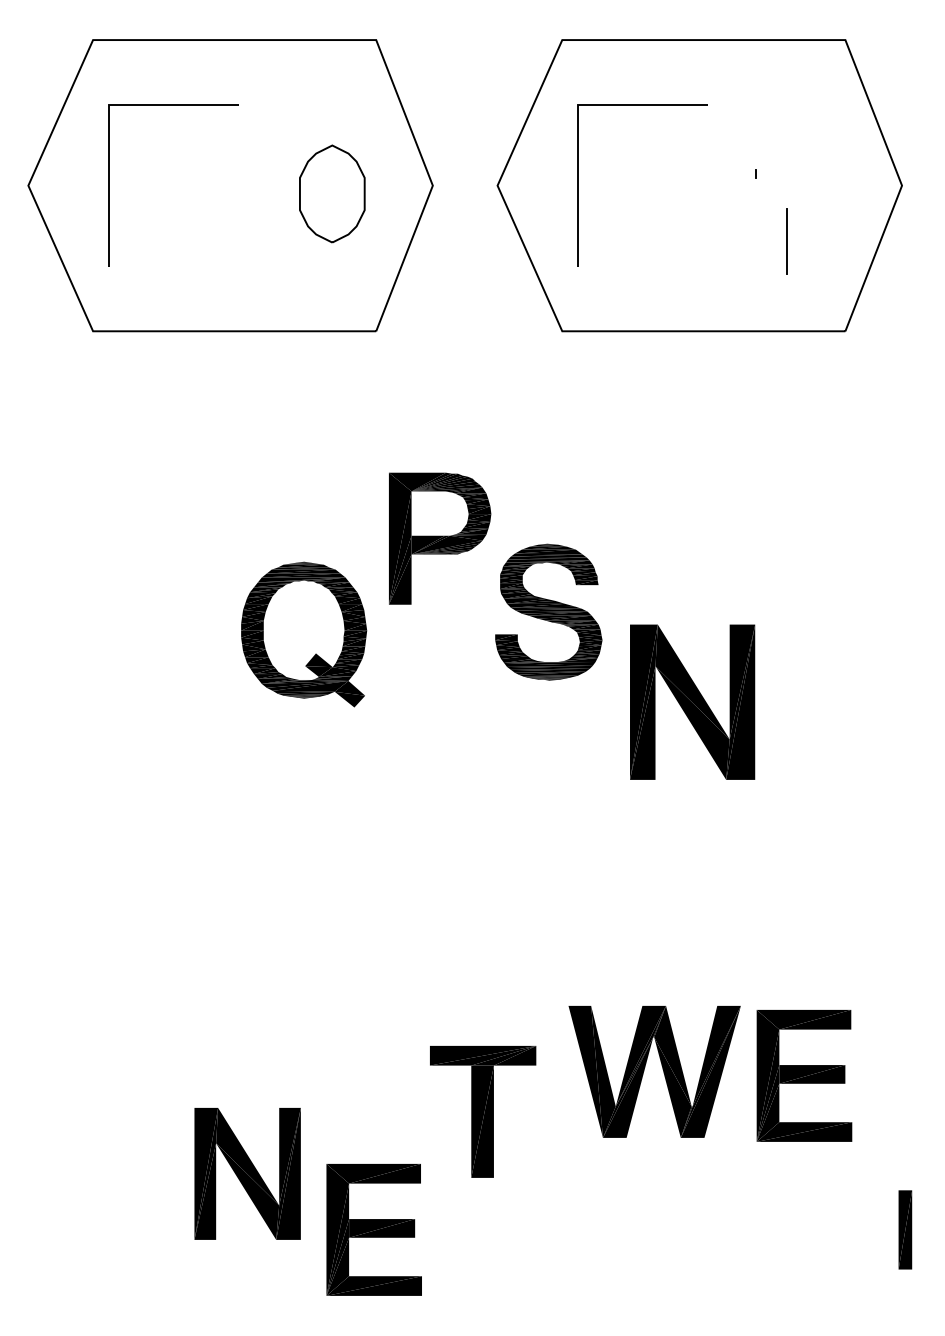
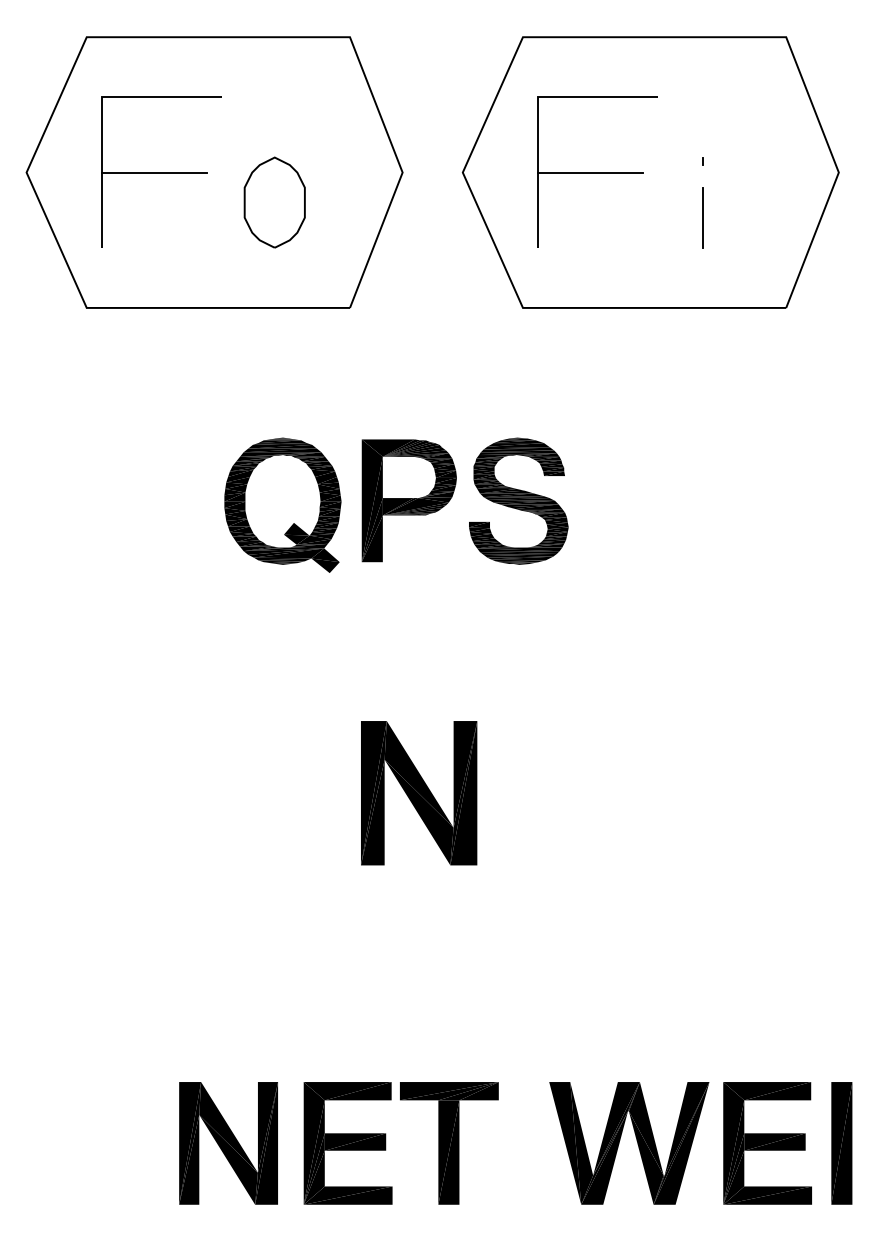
line: (165, 185) -> (154, 172), added
line: (634, 185) -> (590, 172), added
part: (332, 193) -> (274, 202), moved
line: (786, 241) -> (702, 217), moved
part: (548, 611) -> (518, 500), moved
part: (304, 634) -> (283, 505), moved
part: (692, 701) -> (419, 792), moved
part: (662, 1069) -> (636, 1141), moved
part: (804, 1075) -> (767, 1143), moved
part: (483, 1111) -> (449, 1143), moved
part: (247, 1173) -> (228, 1143), moved
part: (905, 1229) -> (842, 1143), size x1.67

